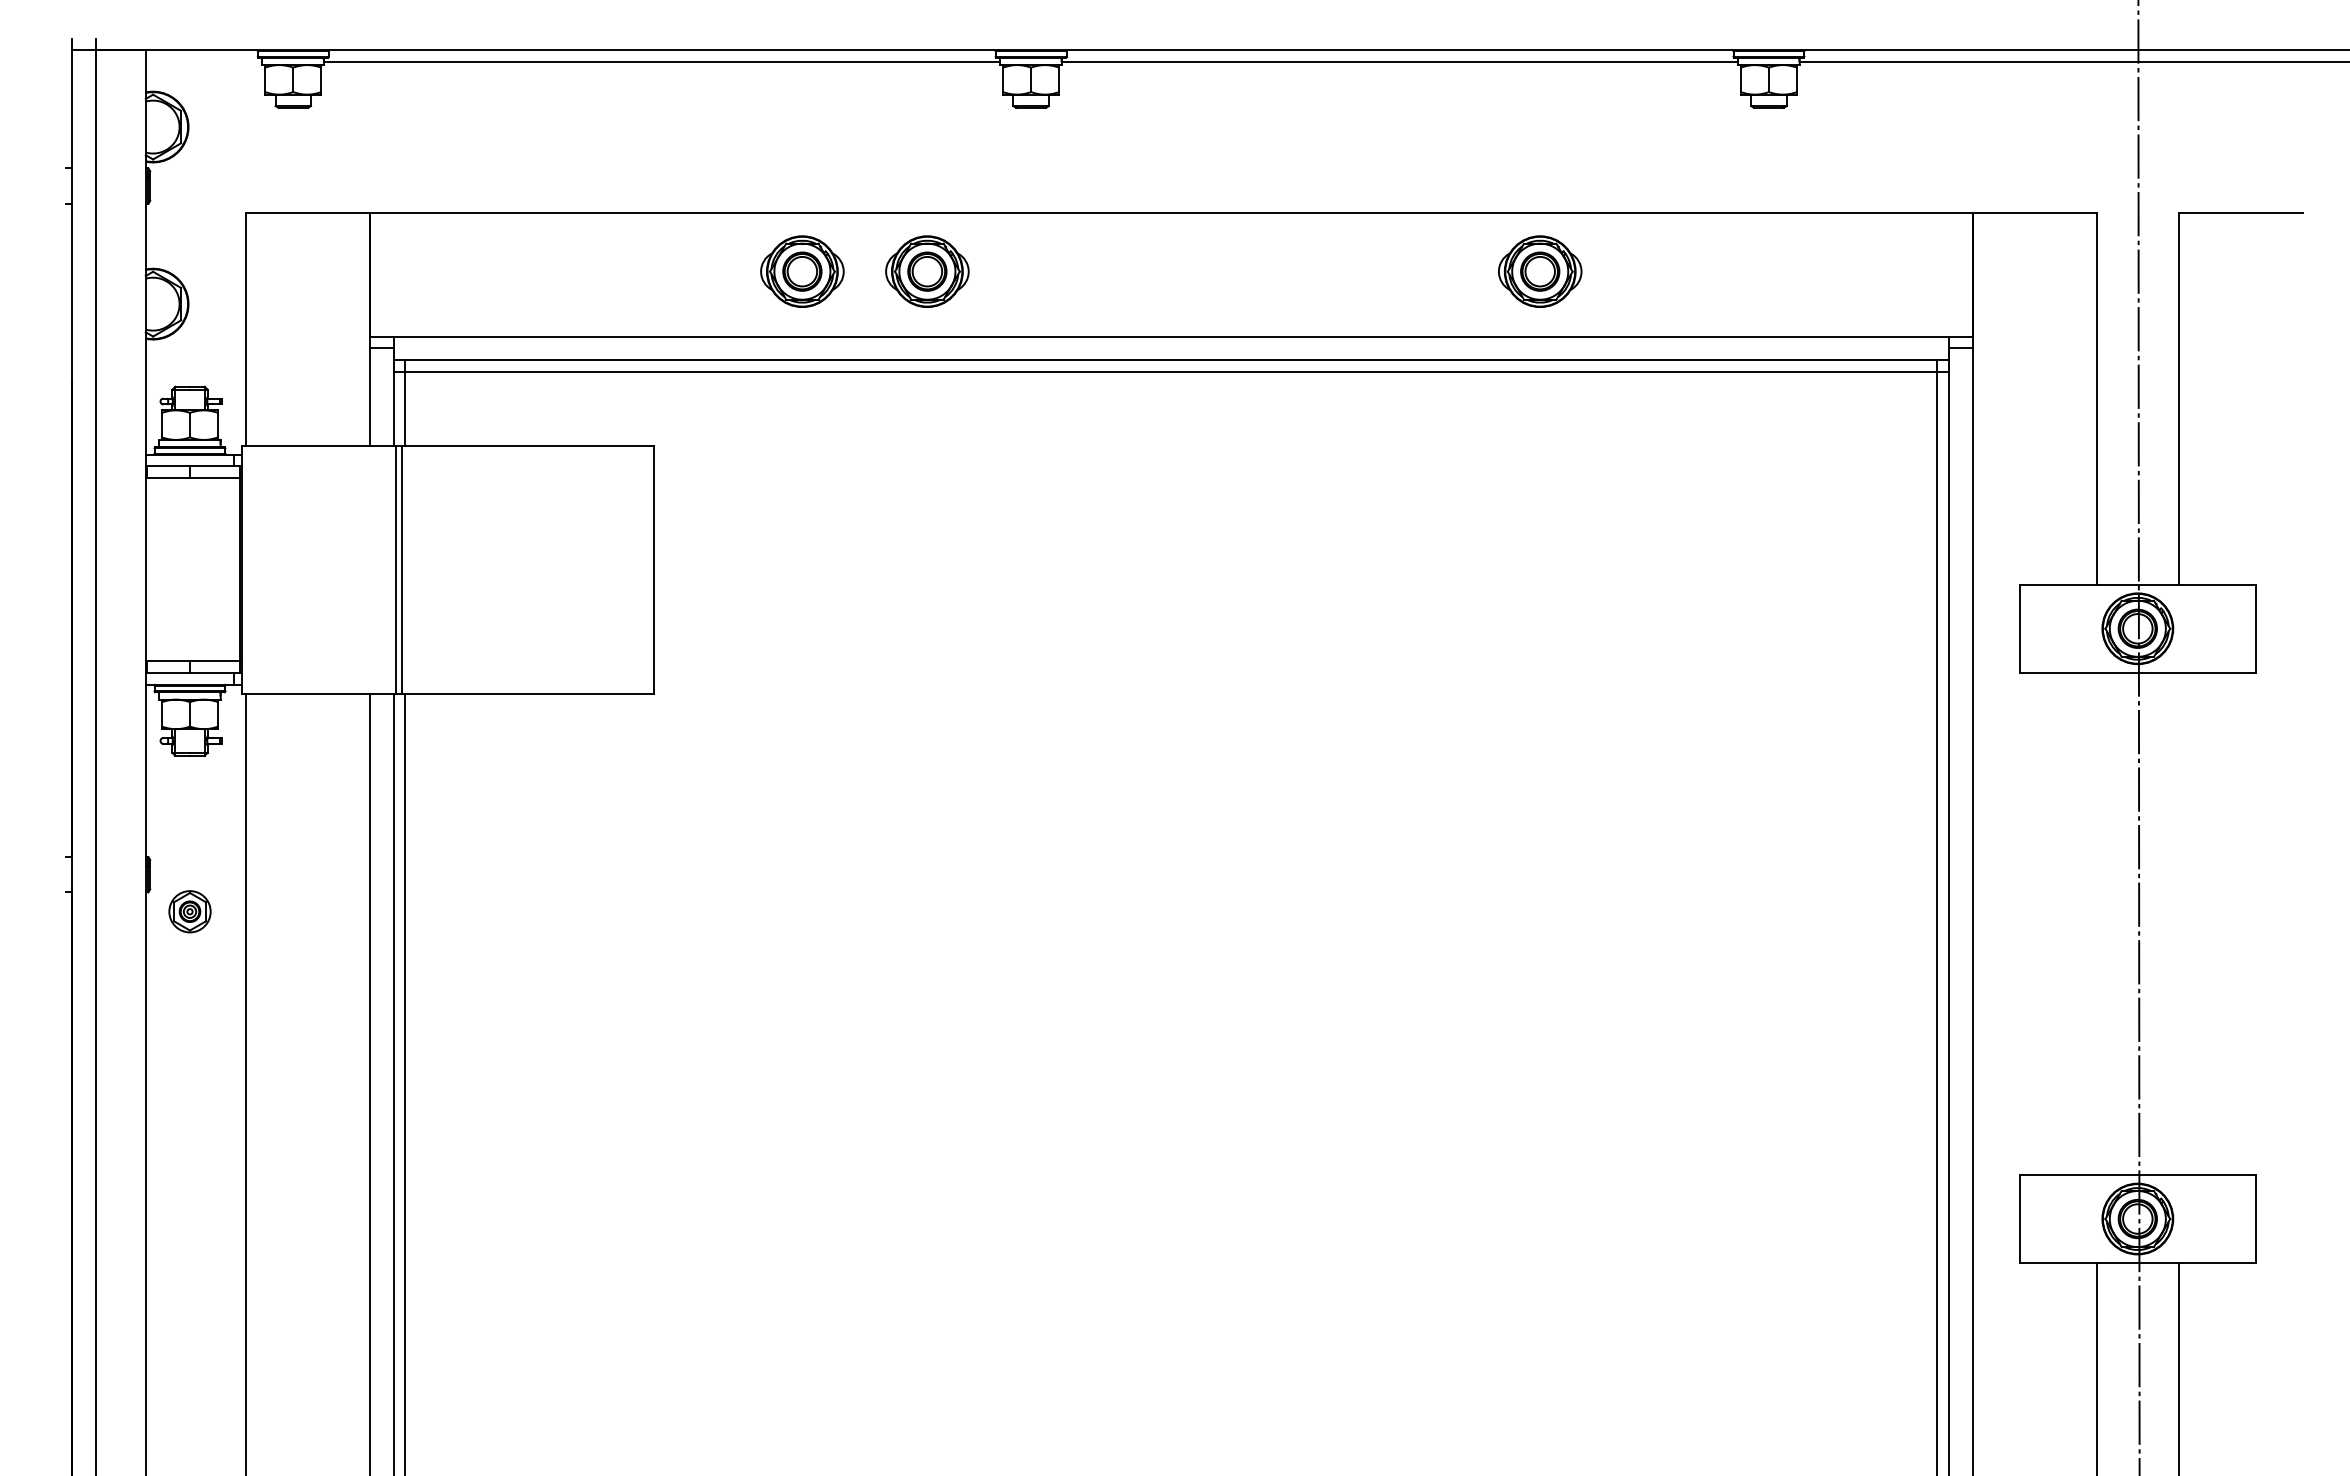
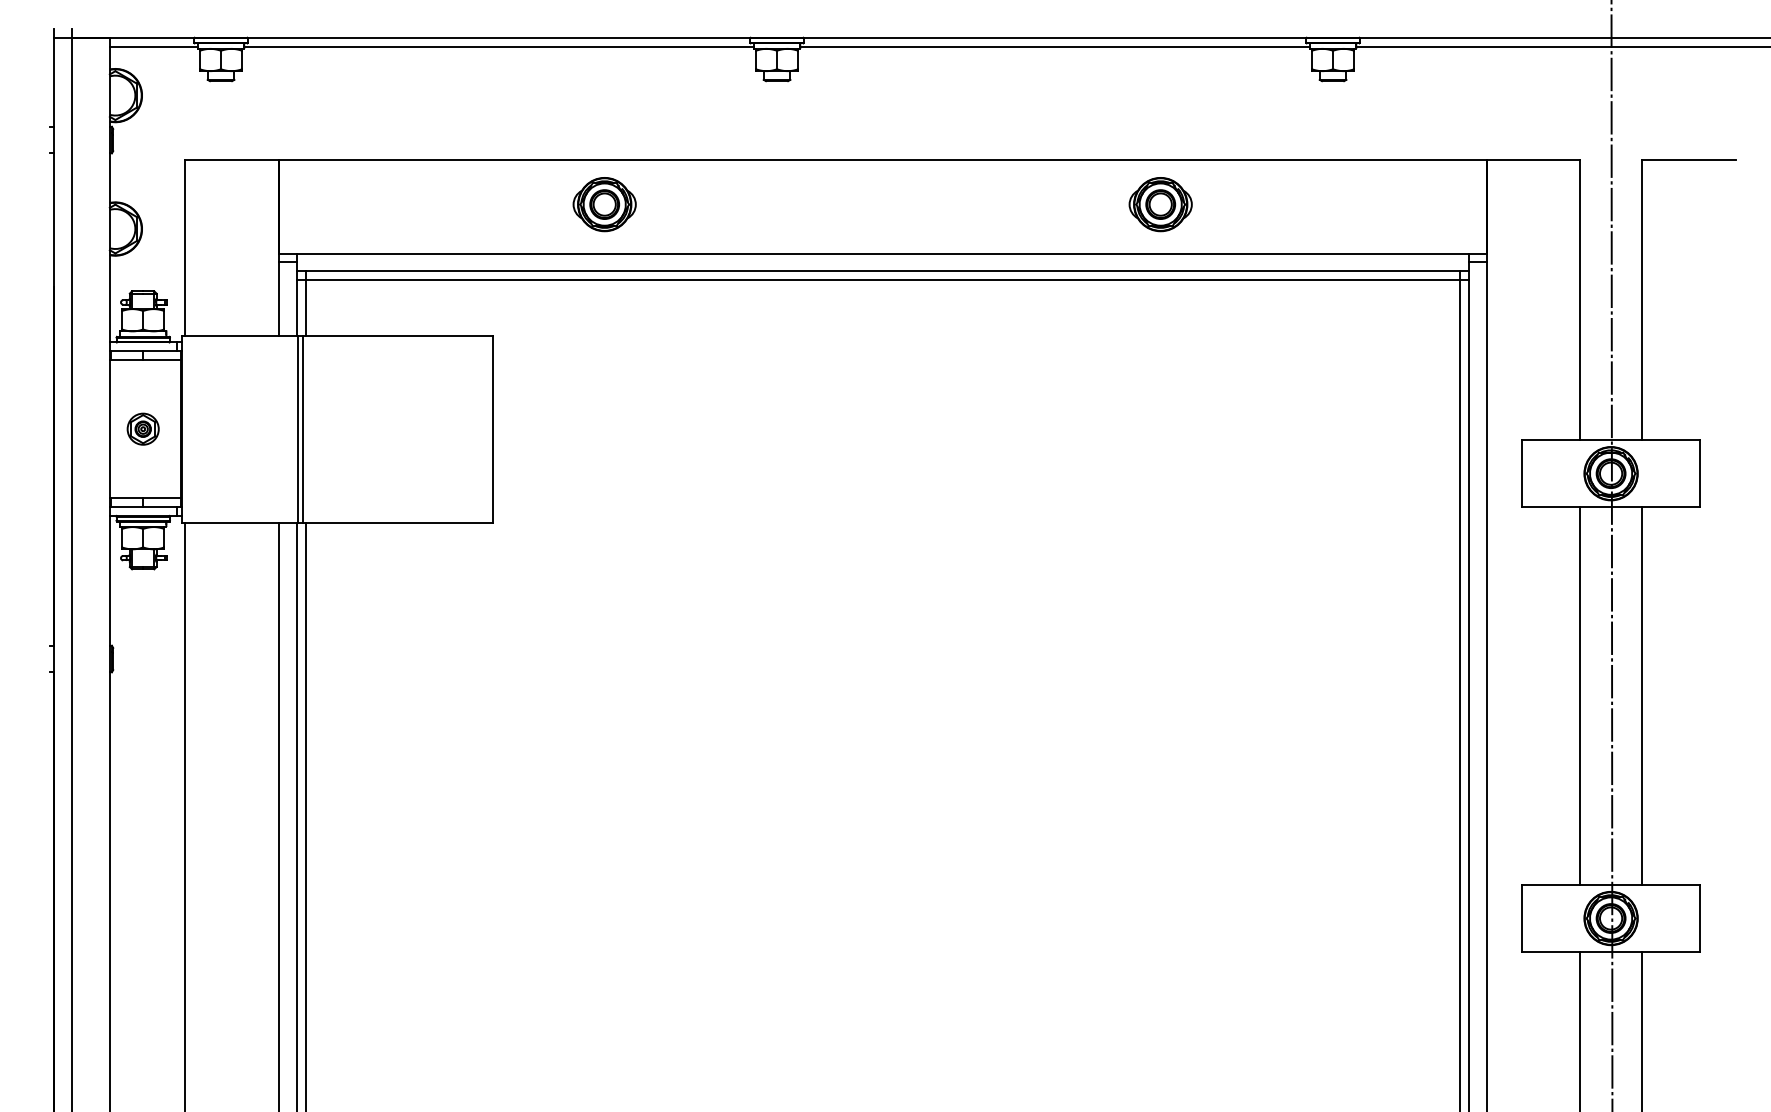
line: (203, 62) -> (153, 46), added
part: (927, 271) -> (698, 204), removed
part: (189, 911) -> (142, 429), moved
line: (2096, 923) -> (1579, 695), added
line: (2179, 923) -> (1642, 695), added

